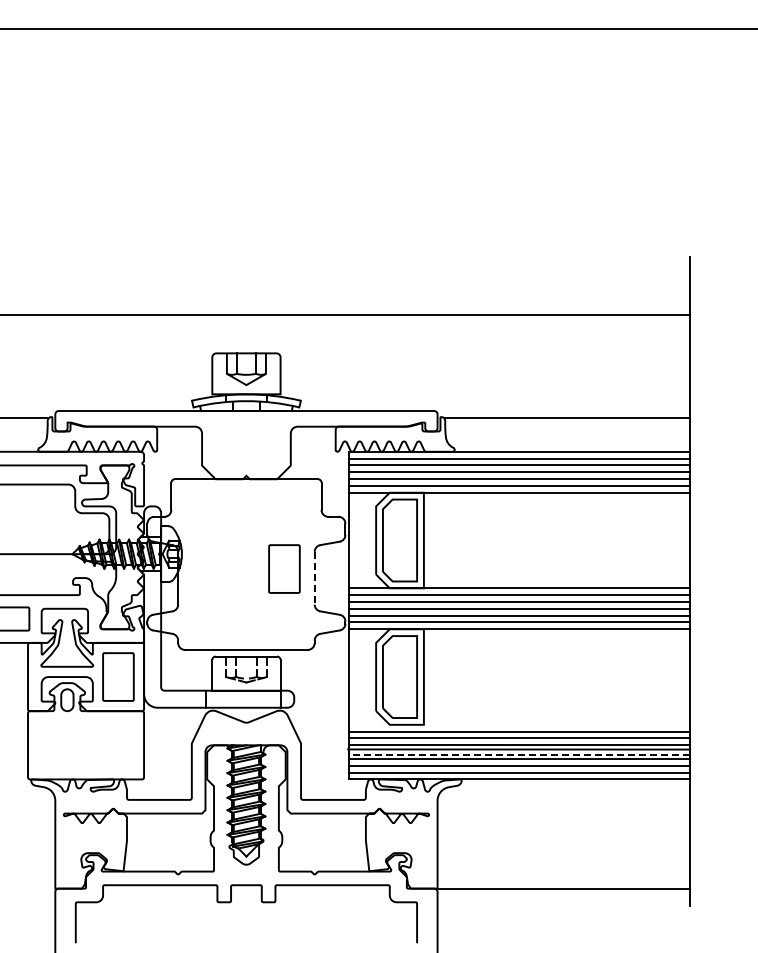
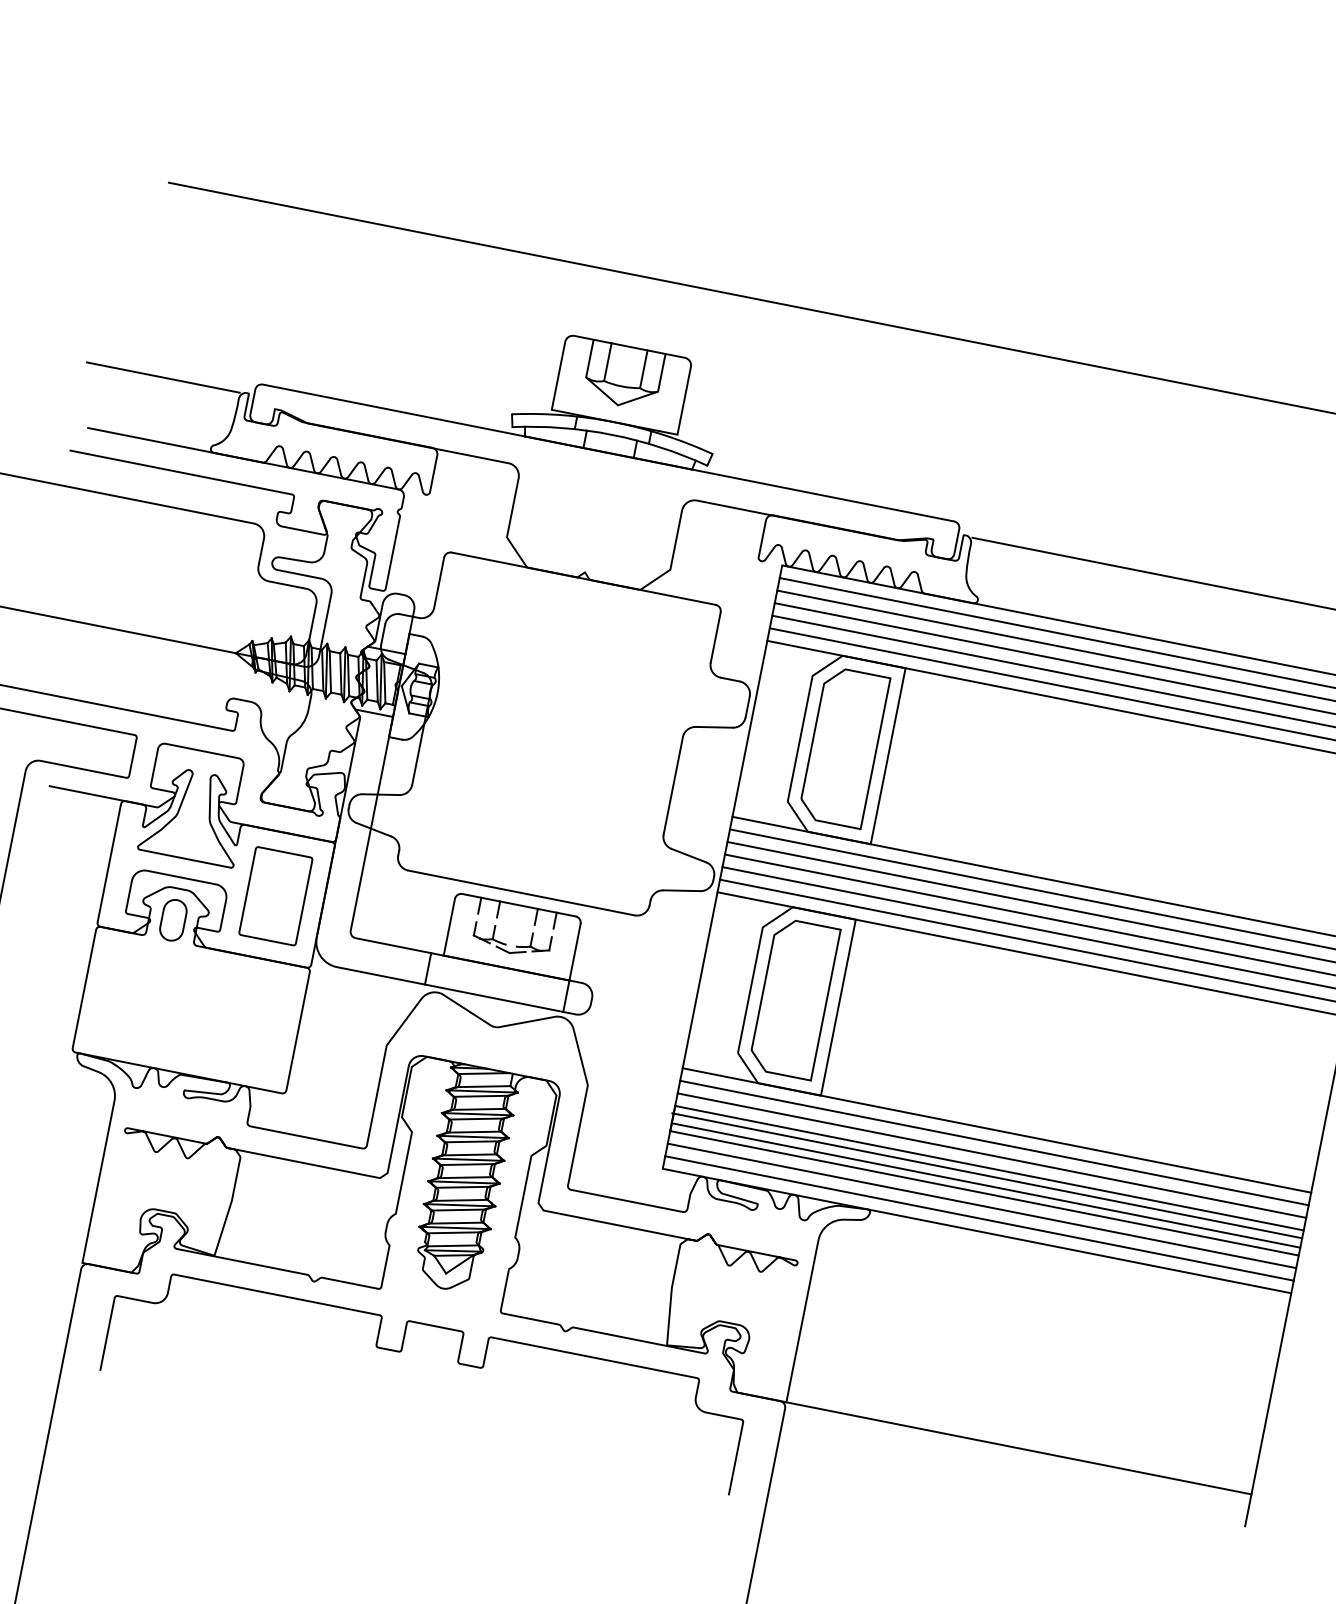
part: (284, 568) -> (621, 756), removed
line: (314, 578) -> (672, 786), dashed -> solid
line: (519, 724) -> (997, 1129), added
line: (519, 754) -> (986, 1185), dashed -> solid

